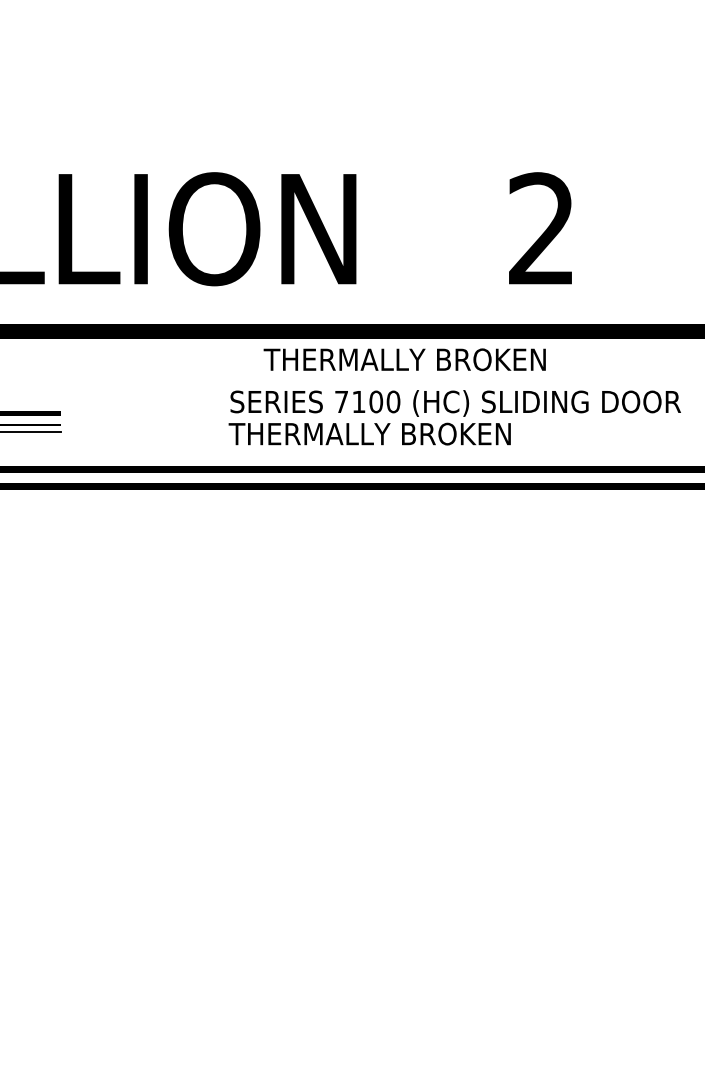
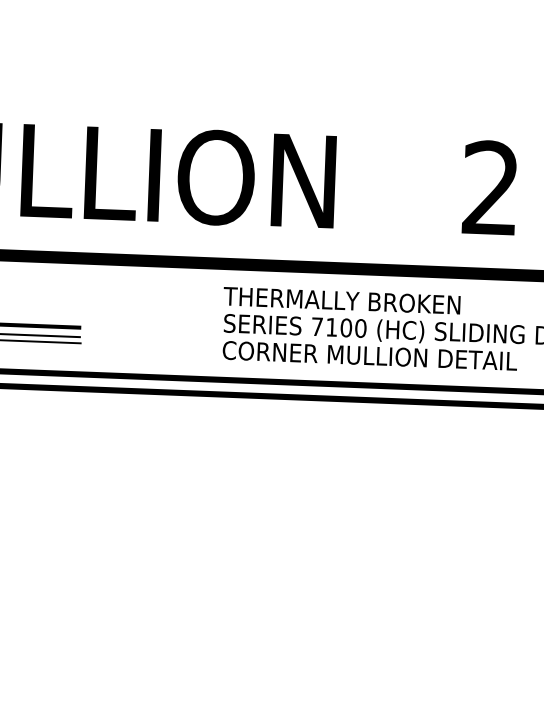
text: (404, 359) -> (341, 300), moved
text: (404, 433) -> (369, 355), THERMALLY BROKEN -> CORNER MULLION DETAIL

